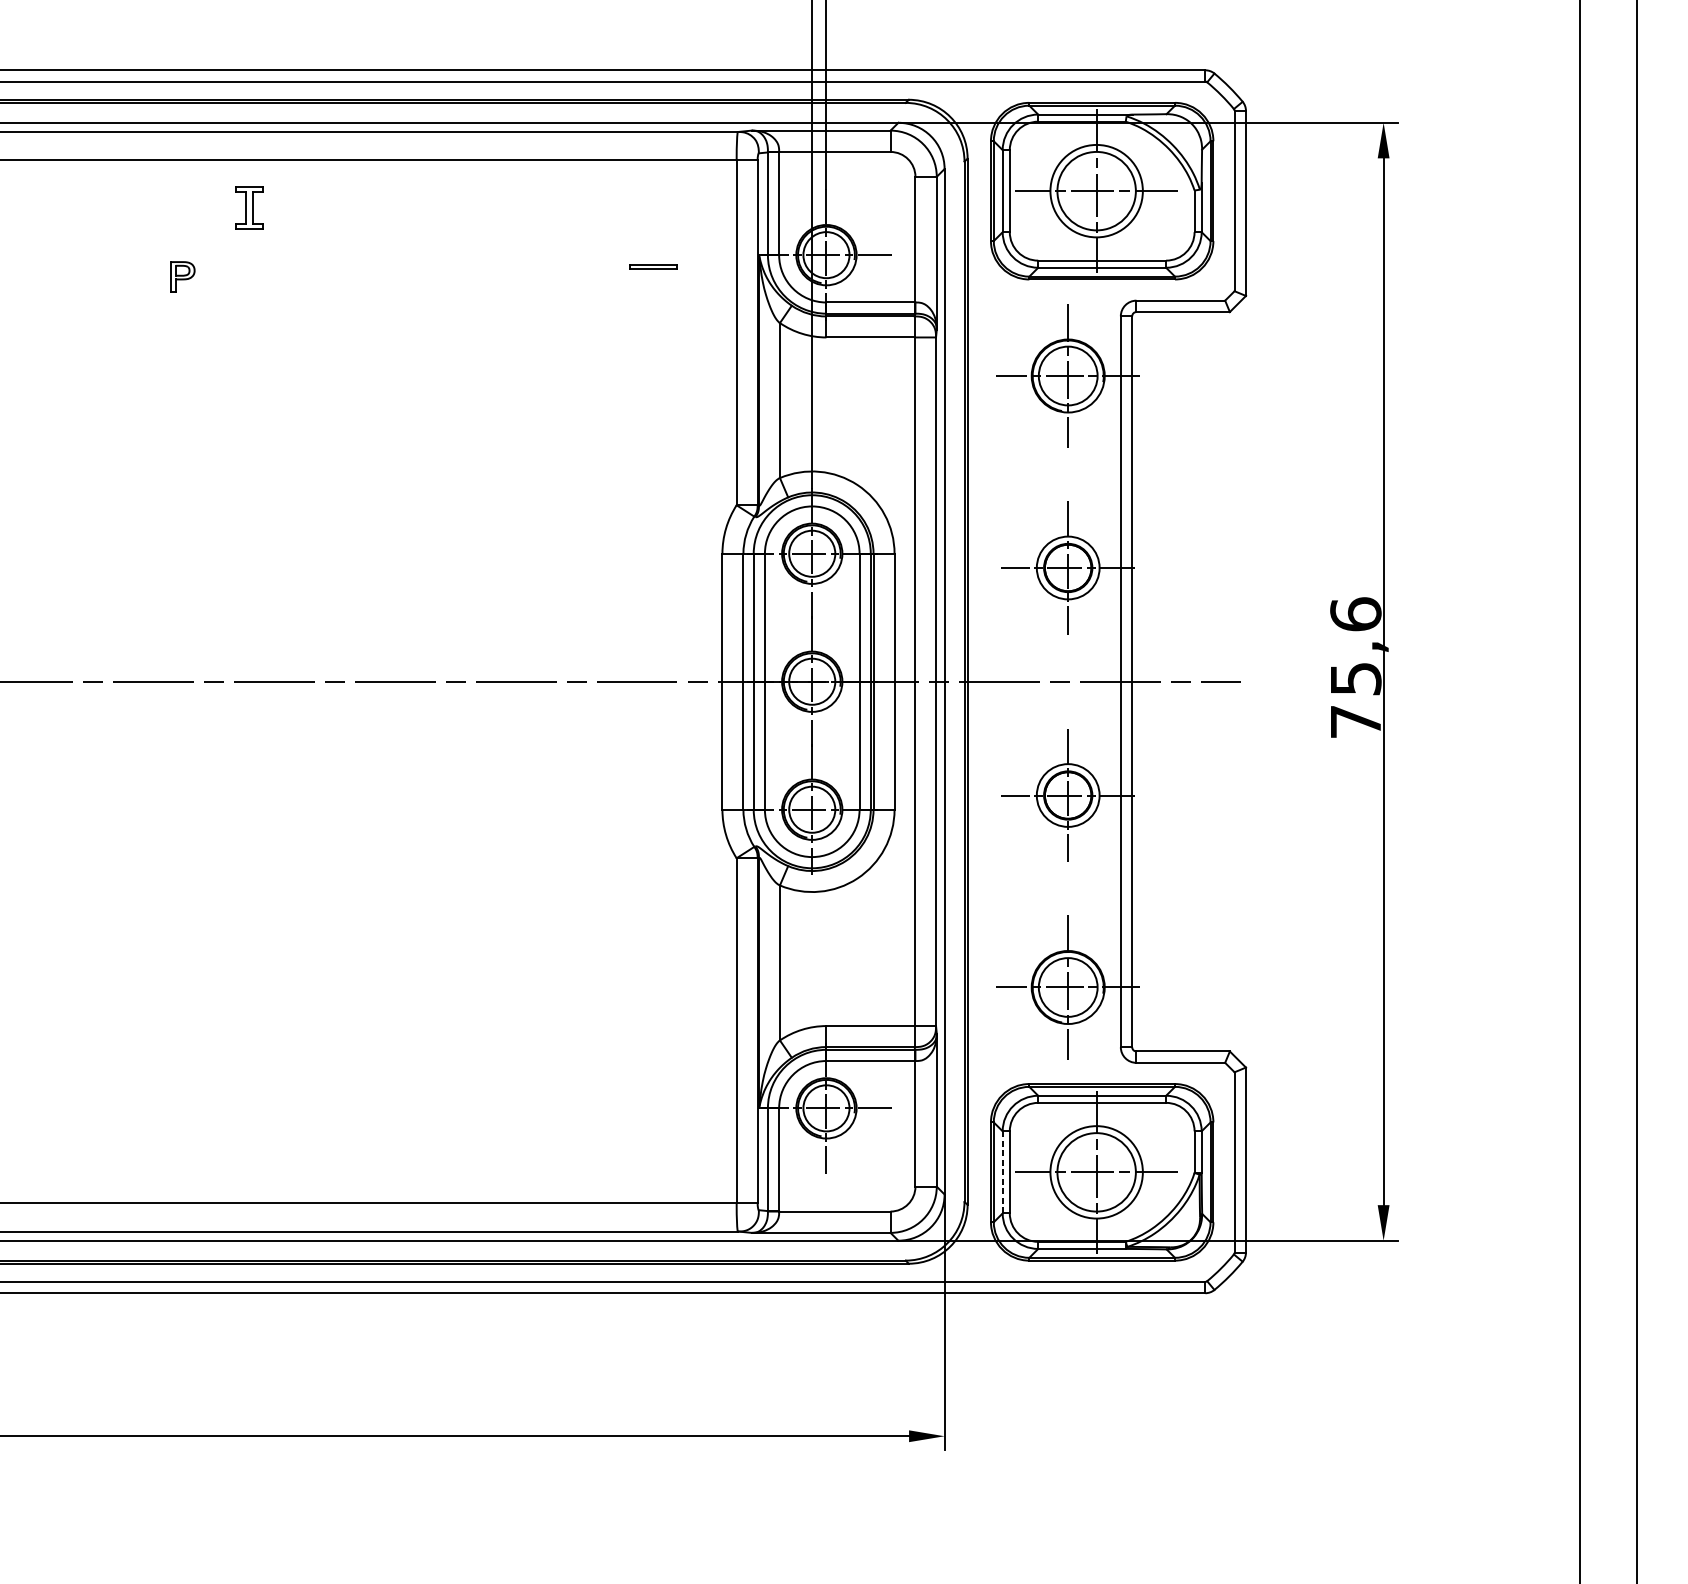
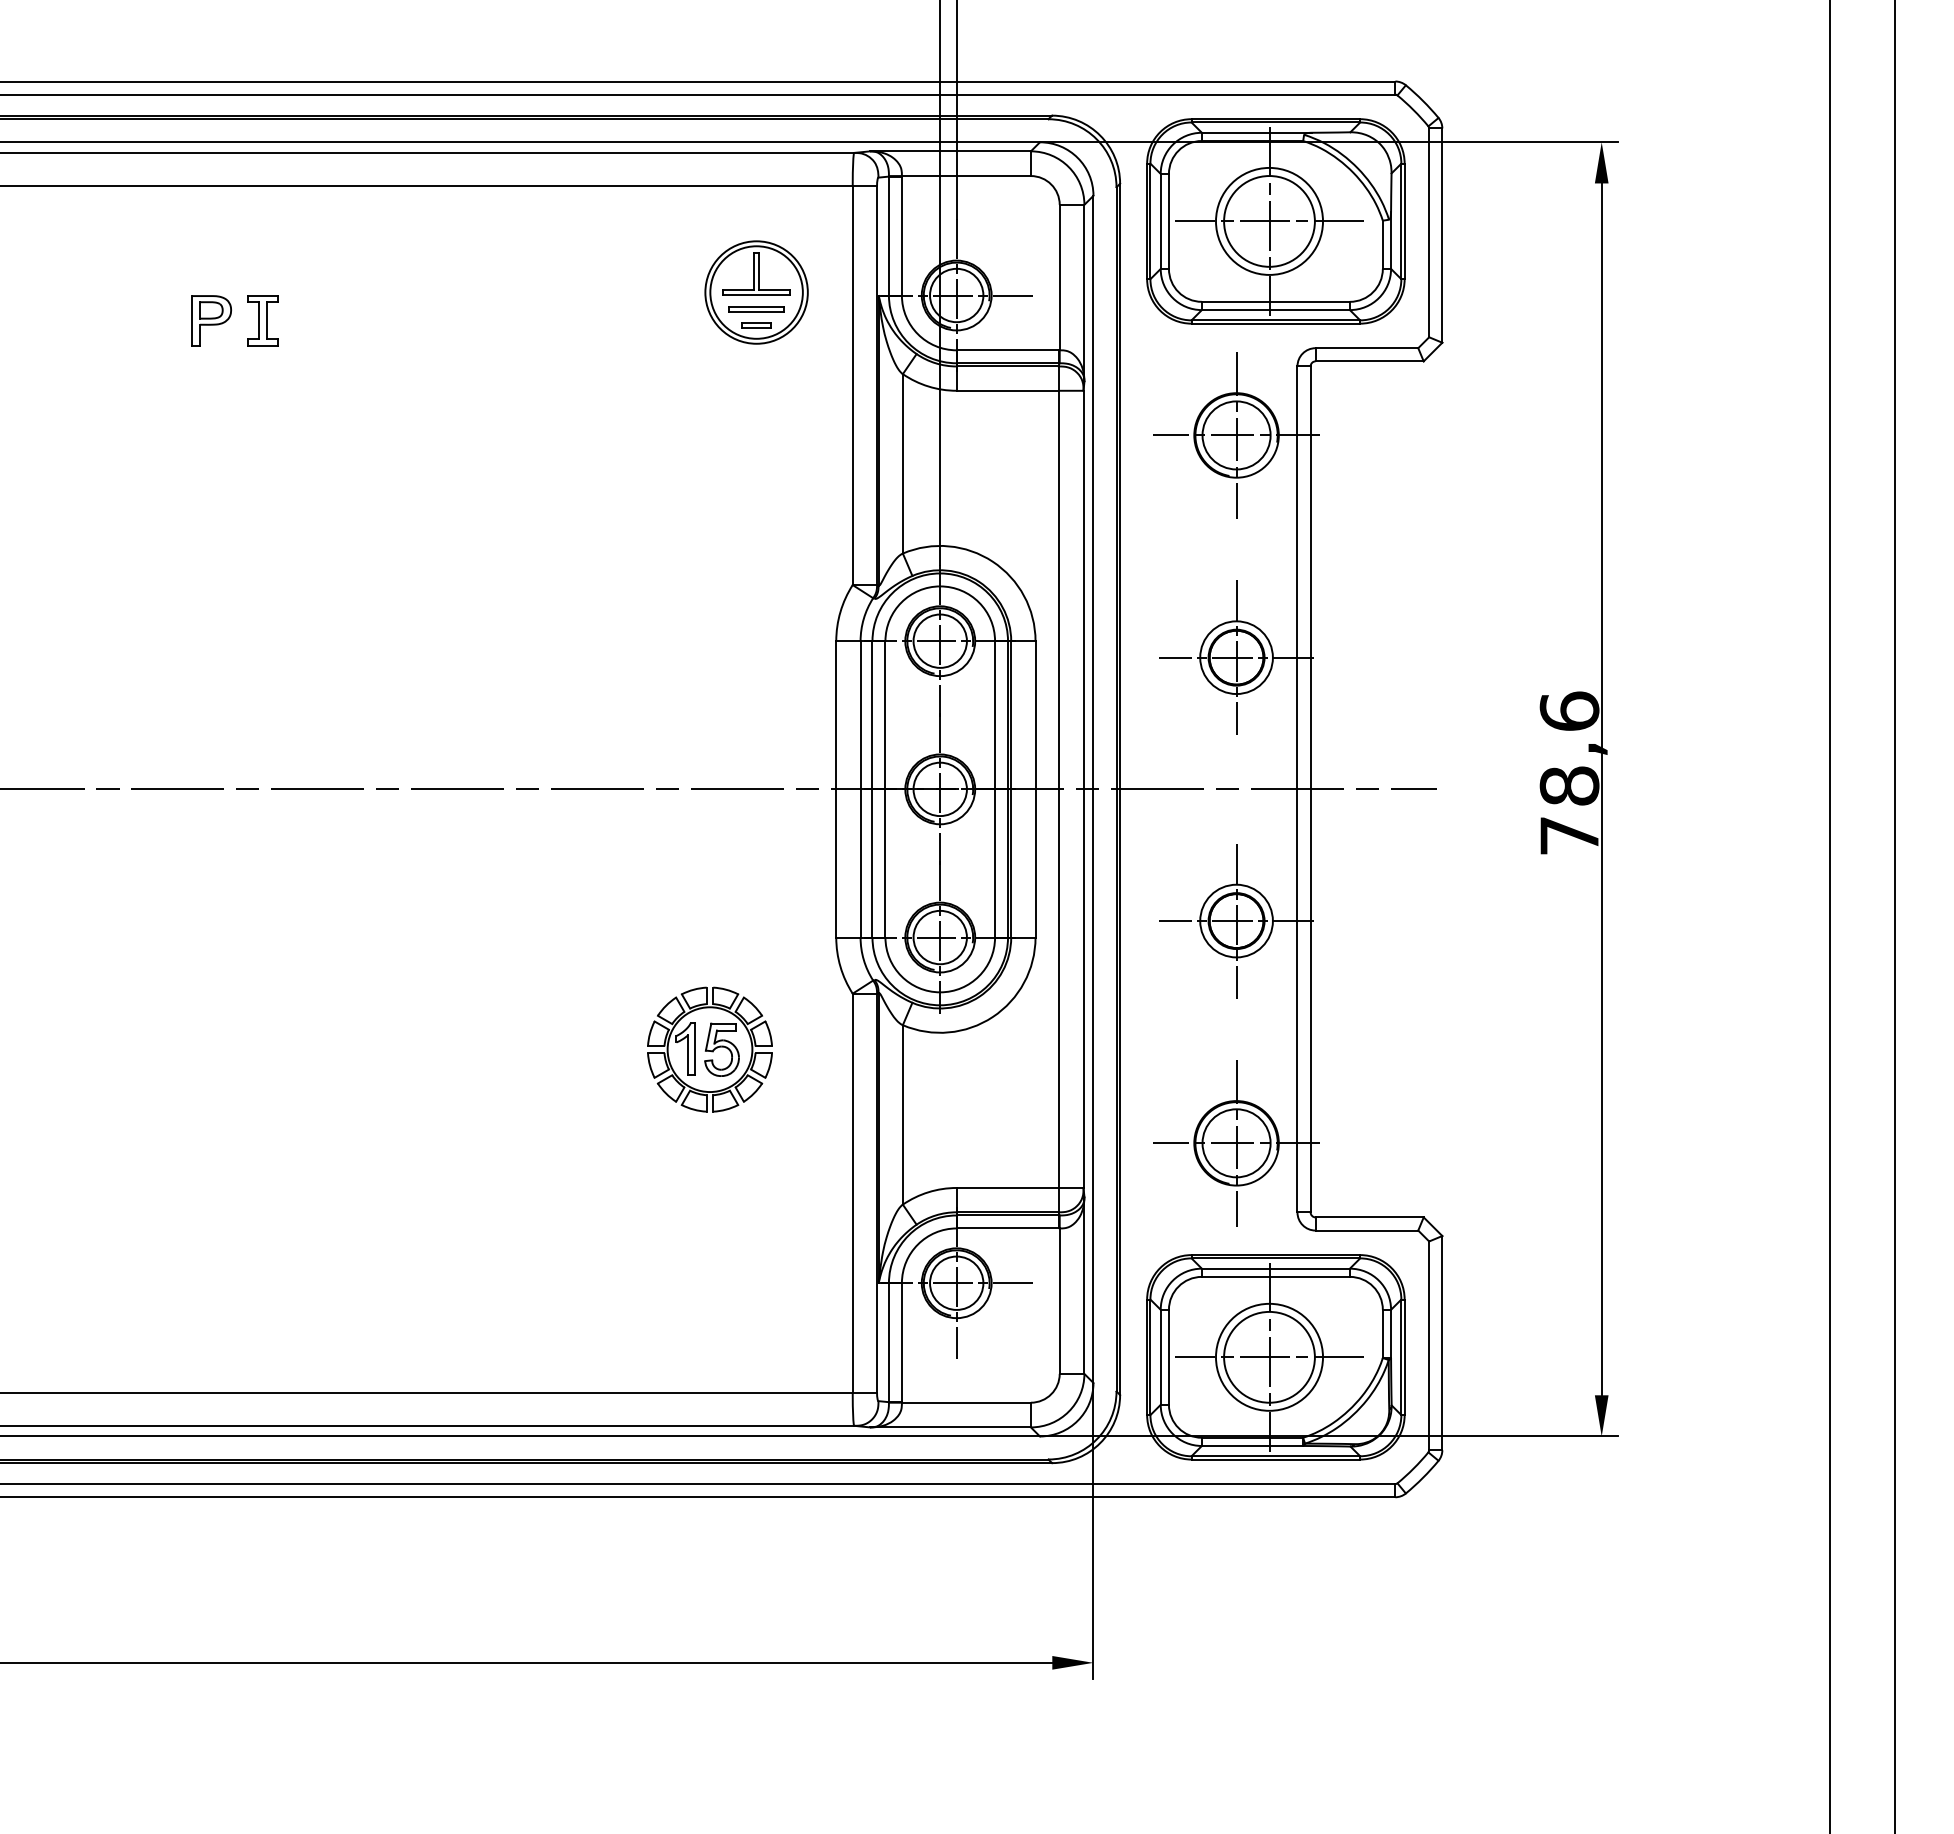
part: (249, 207) -> (262, 320), moved
part: (653, 252) -> (756, 292), added
part: (182, 276) -> (211, 320), size x1.43
text: (1355, 678) -> (1569, 785), 75,6 -> 78,6
part: (612, 906) -> (709, 1049), added
line: (1002, 1172) -> (1160, 1357), dashed -> solid

